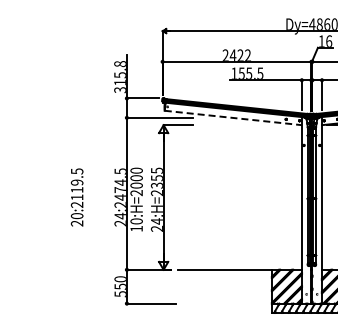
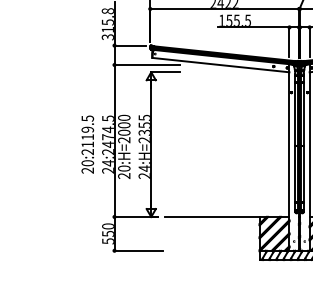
line: (233, 117) -> (221, 64), dashed -> solid
text: (76, 197) -> (87, 144), moved
text: (136, 228) -> (124, 175), 10:H=2000 -> 20:H=2000

